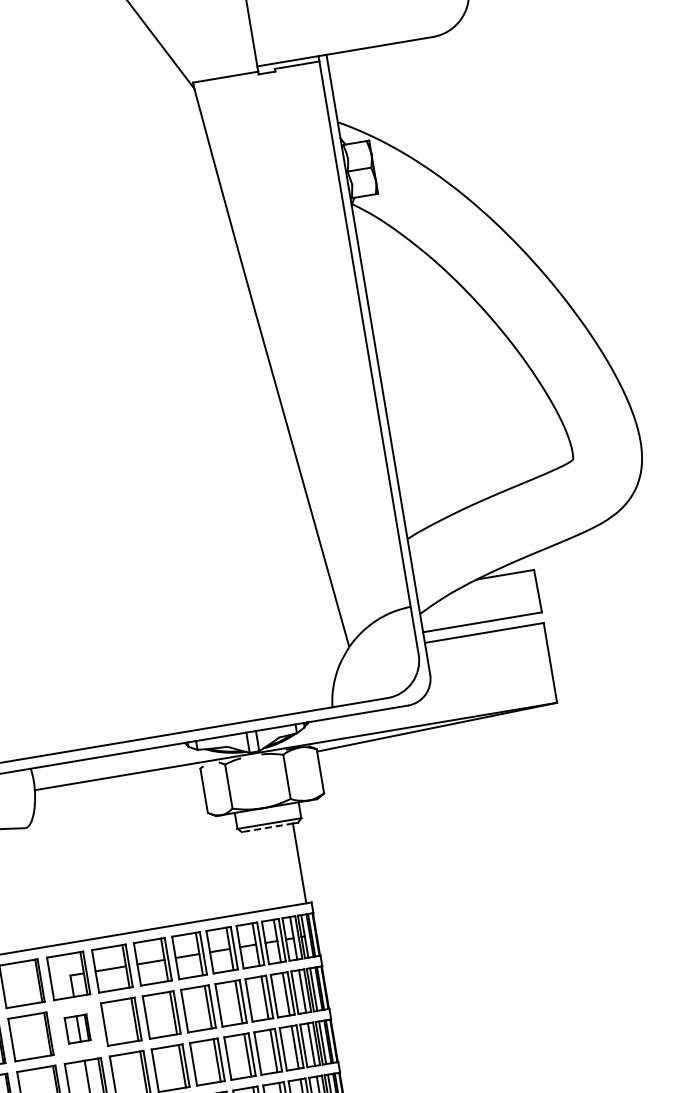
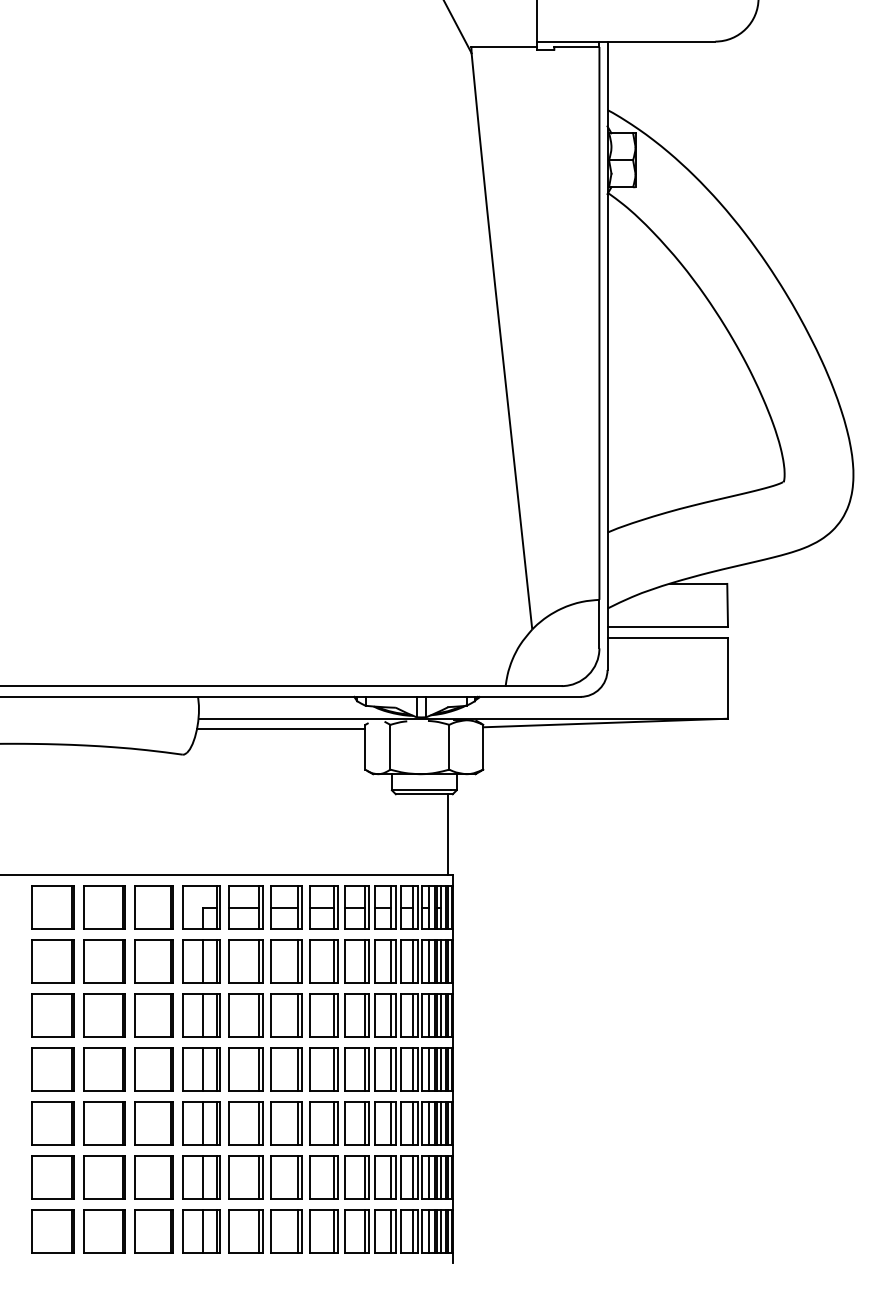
line: (118, 786) -> (281, 728), added
line: (267, 828) -> (421, 794), dashed -> solid
part: (77, 1029) -> (201, 961), size x1.67

